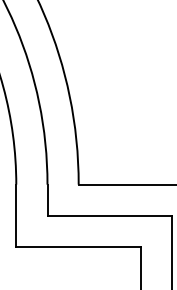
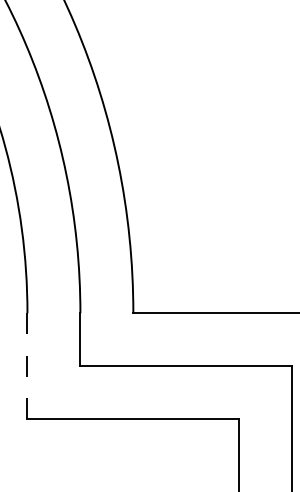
line: (16, 216) -> (27, 367), solid -> dashed

